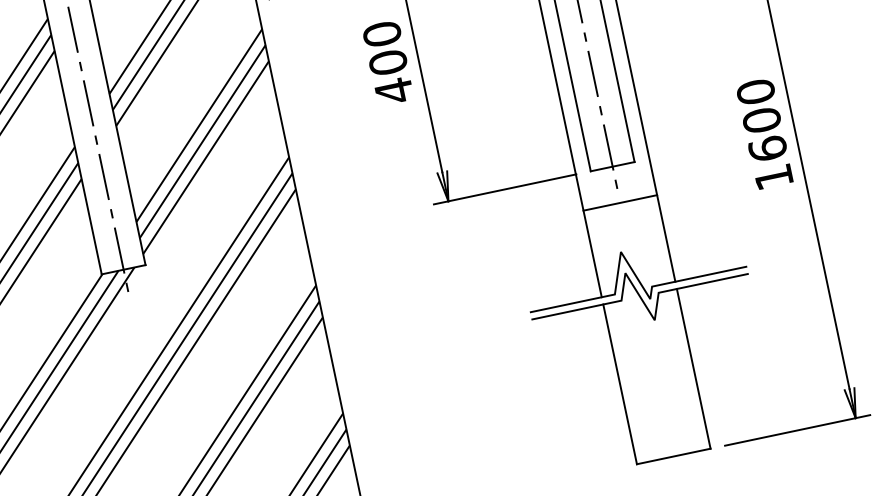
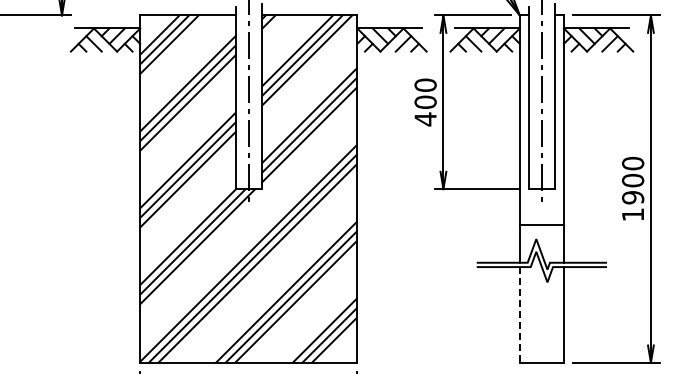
text: (768, 148) -> (633, 197), 1600 -> 1900
line: (619, 202) -> (541, 224), moved
line: (619, 383) -> (519, 314), solid -> dashed

